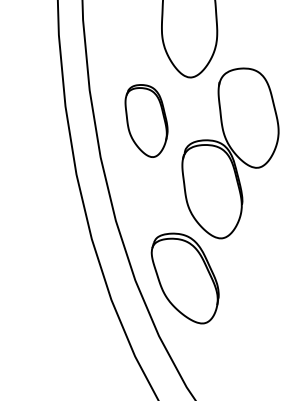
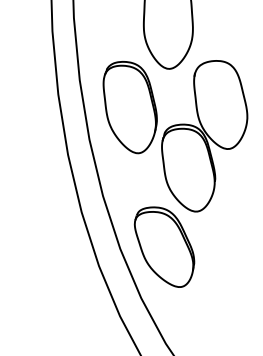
part: (146, 120) -> (130, 107), size x1.43

